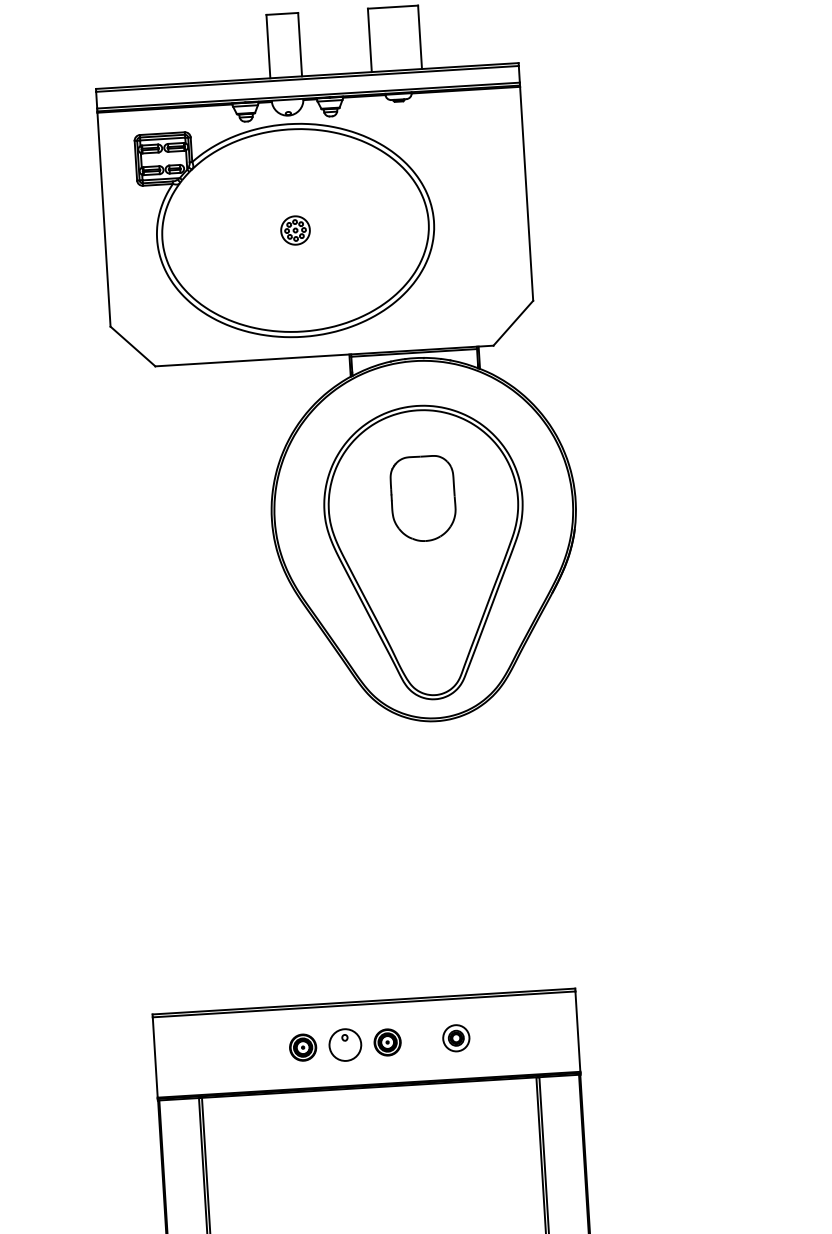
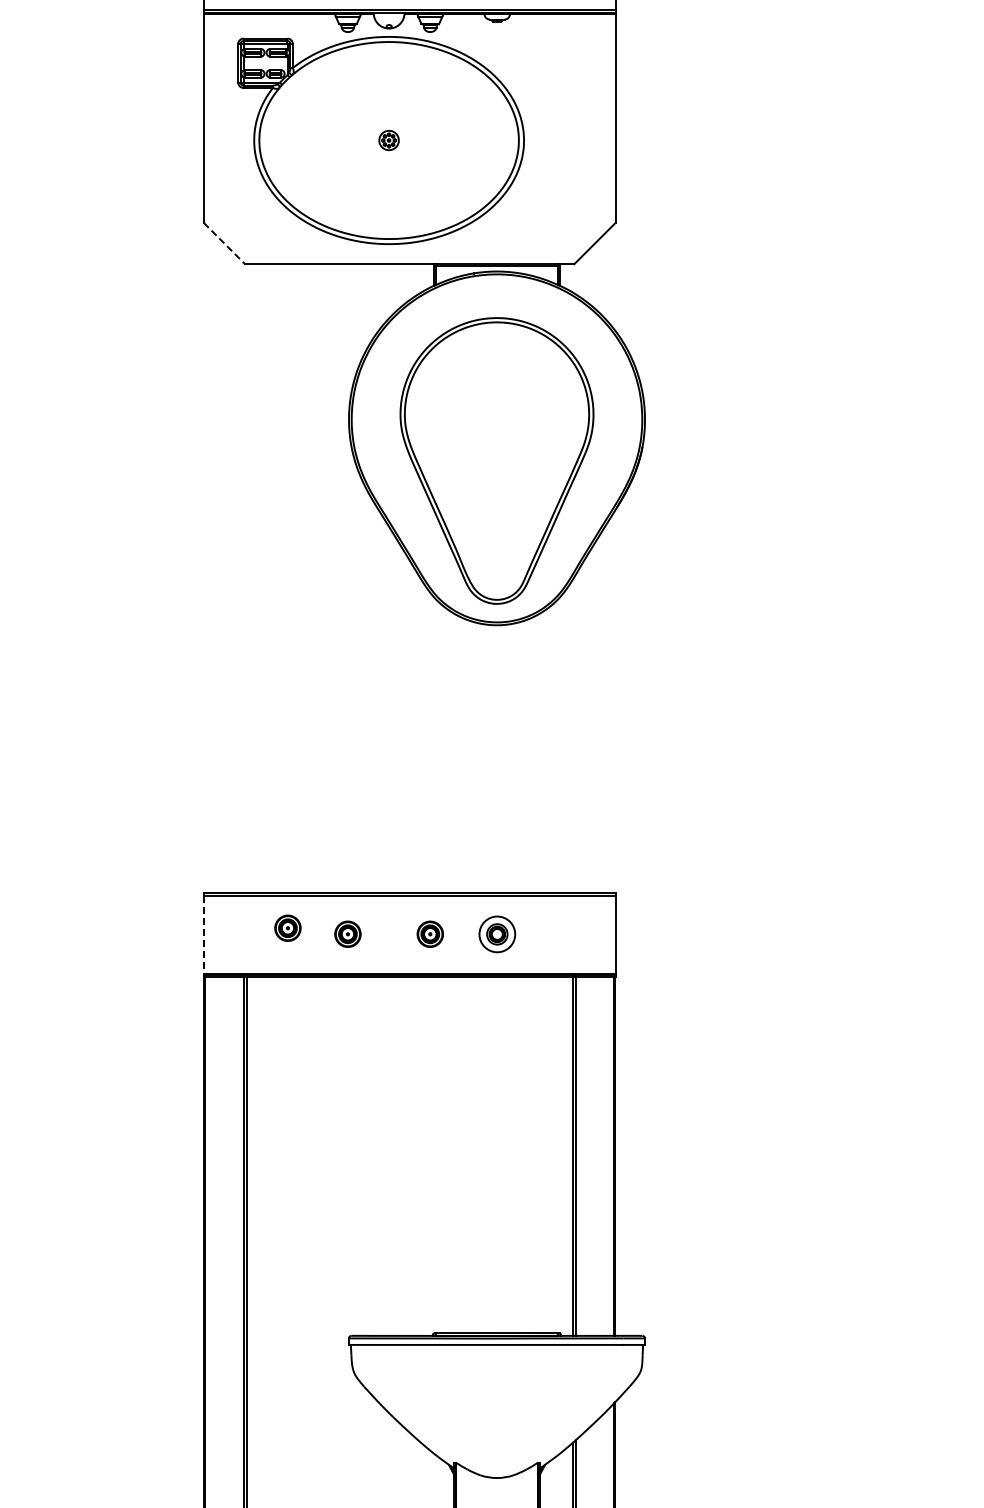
part: (294, 230) -> (388, 140), size x0.7
line: (133, 346) -> (224, 243), solid -> dashed
part: (422, 498) -> (496, 408), removed
part: (455, 1037) -> (496, 933), size x1.4
part: (240, 1044) -> (287, 927), added
part: (344, 1045) -> (388, 934), removed
line: (154, 1057) -> (203, 935), solid -> dashed

